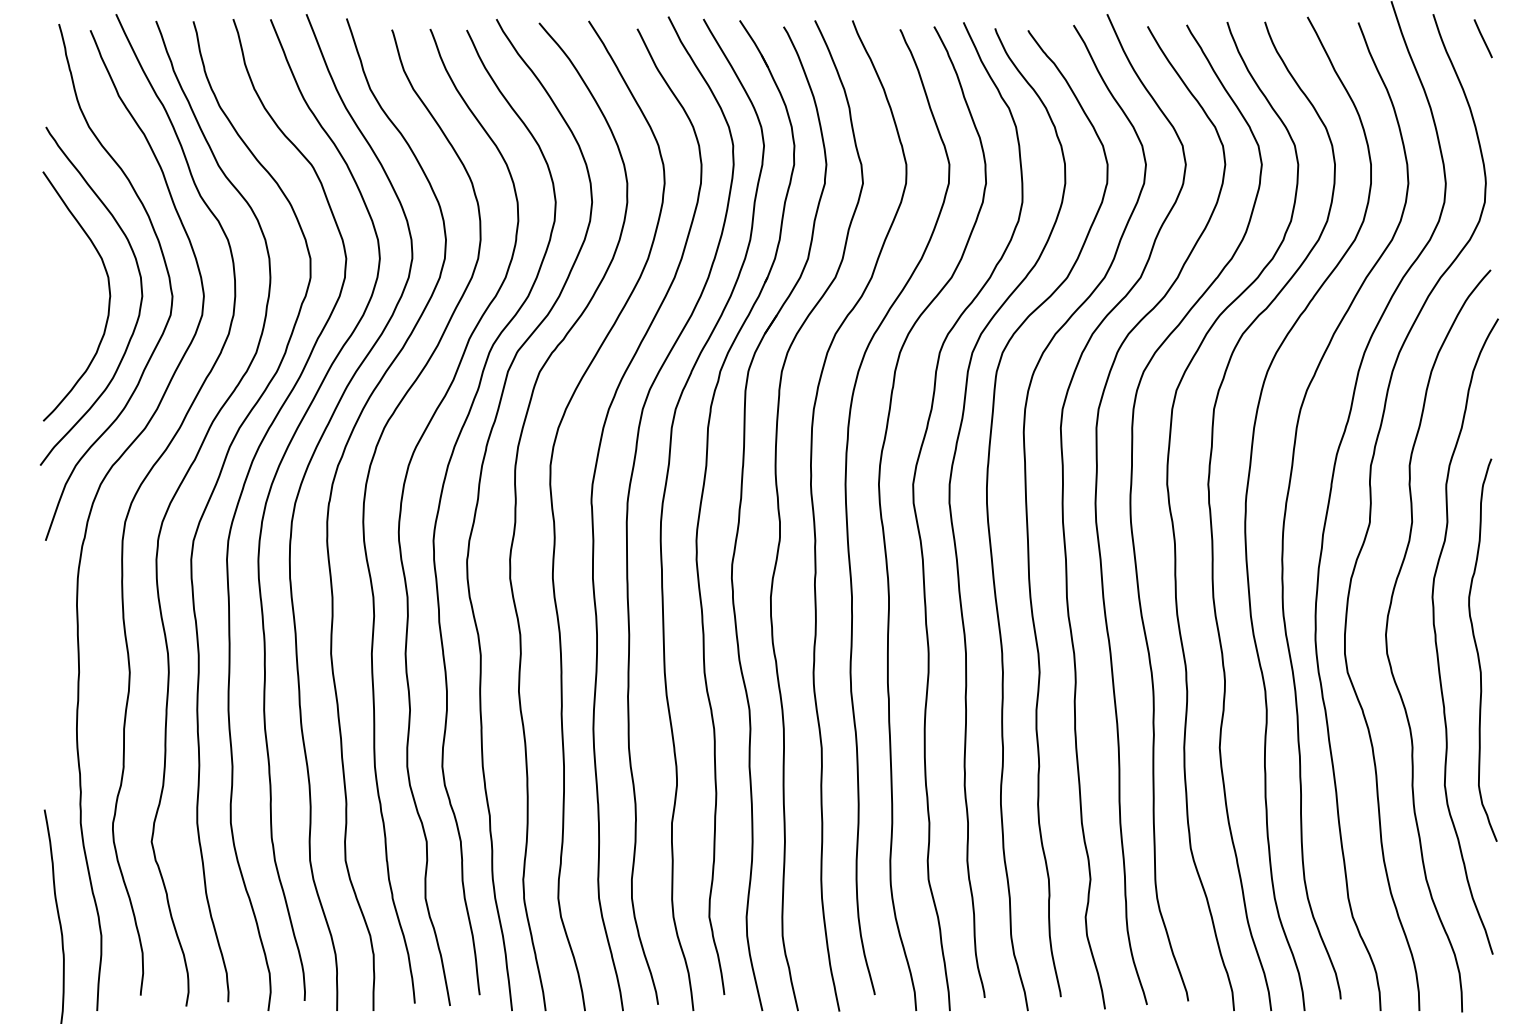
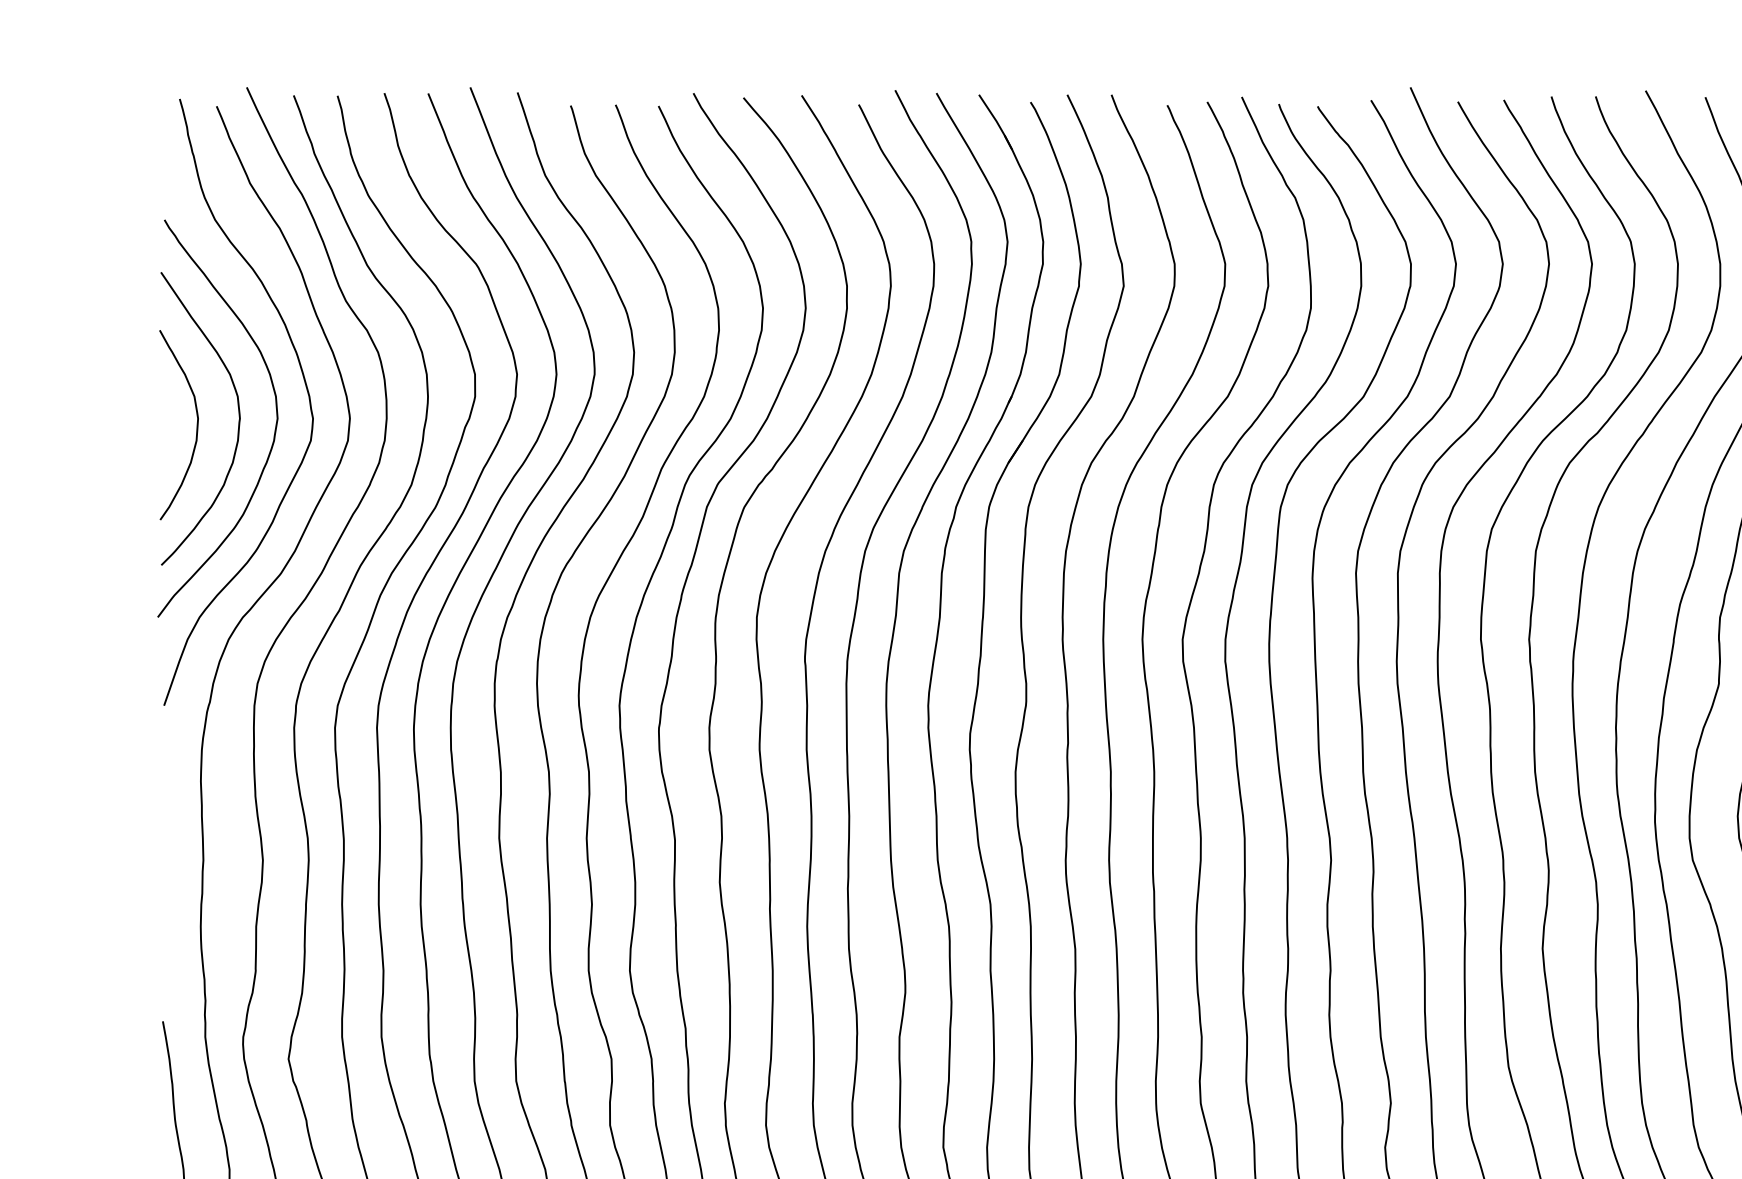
curve: (73, 301) -> (196, 424), added

